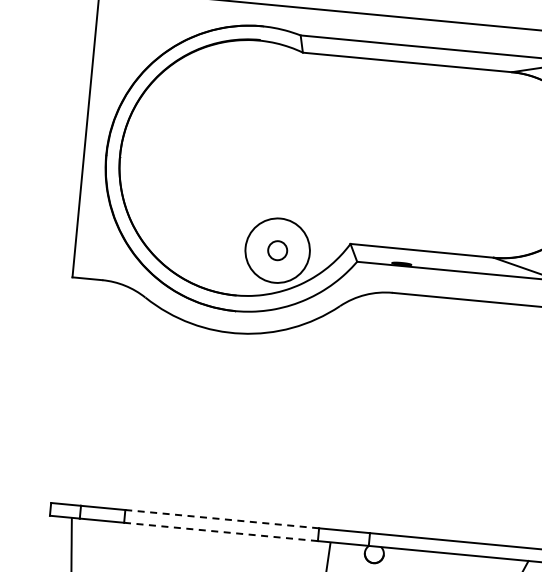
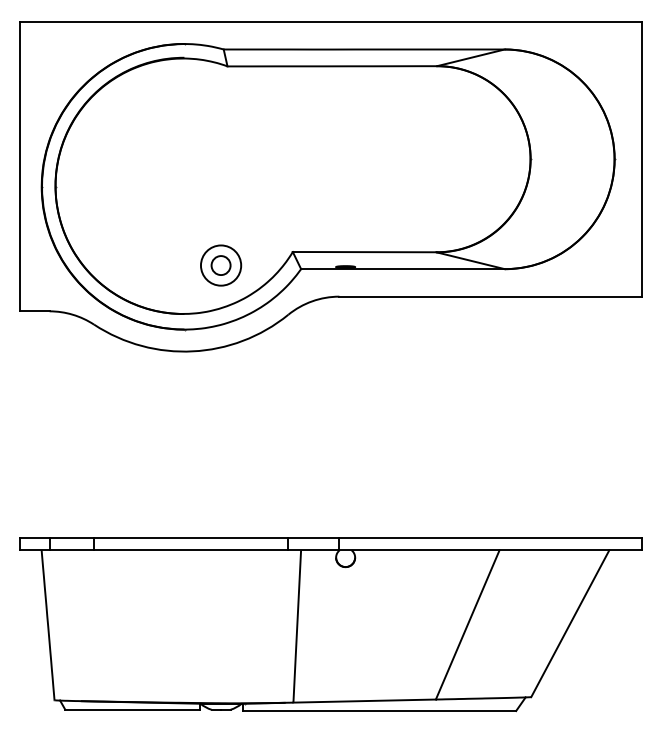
circle: (277, 250) -> (220, 265), size x0.62
line: (221, 519) -> (190, 537), dashed -> solid
line: (220, 531) -> (190, 550), dashed -> solid

